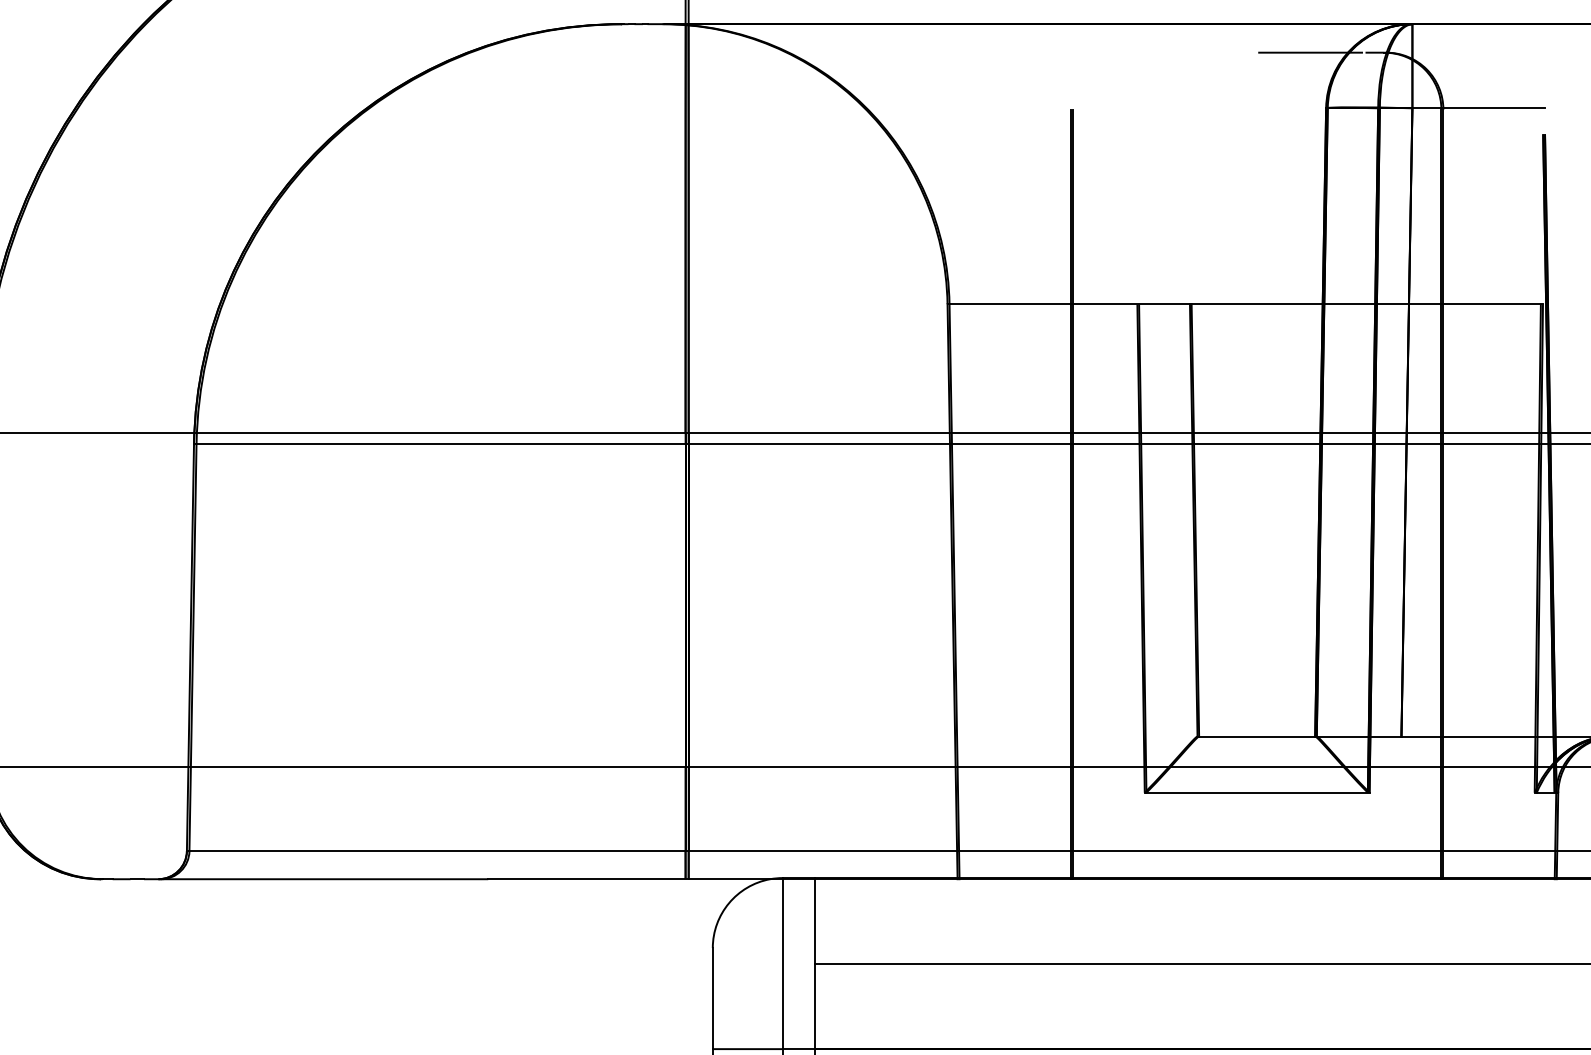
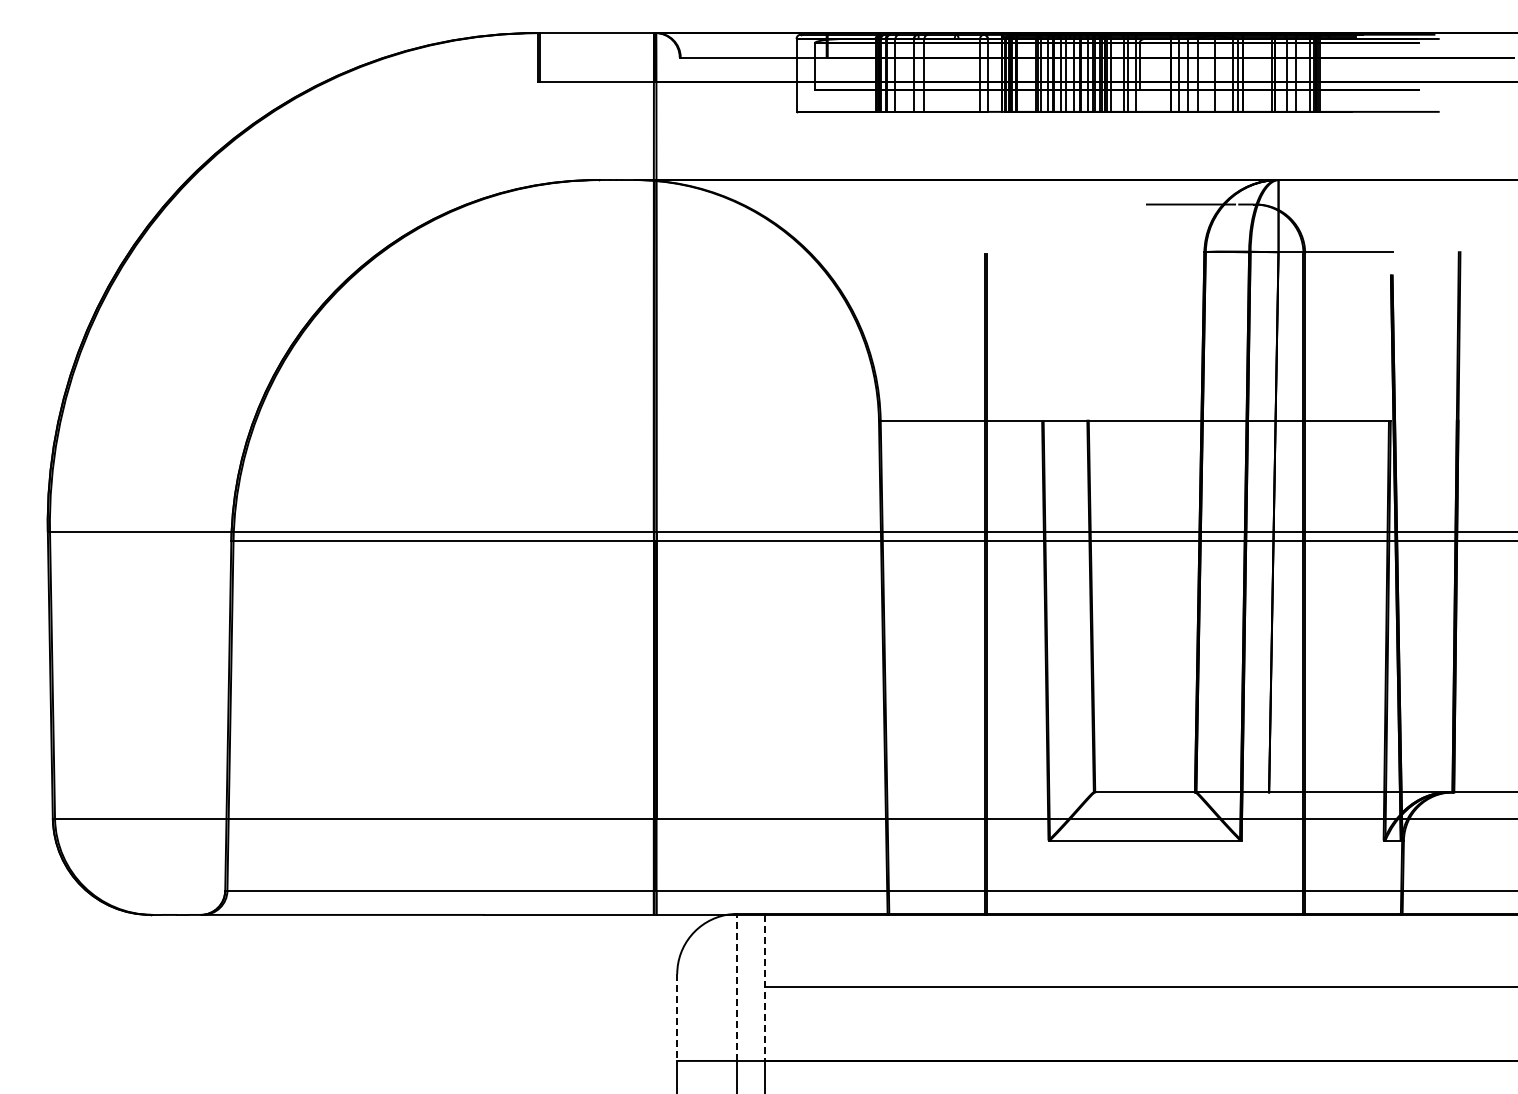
line: (782, 963) -> (737, 987), solid -> dashed
line: (815, 964) -> (765, 988), solid -> dashed
line: (713, 999) -> (677, 1018), solid -> dashed

